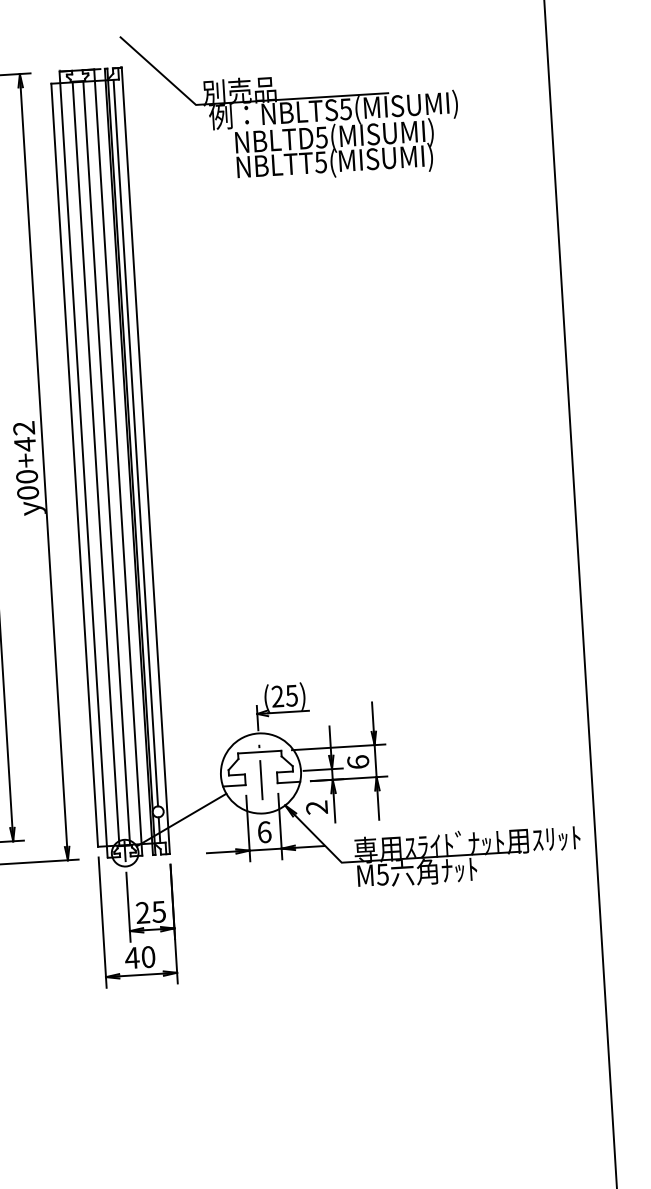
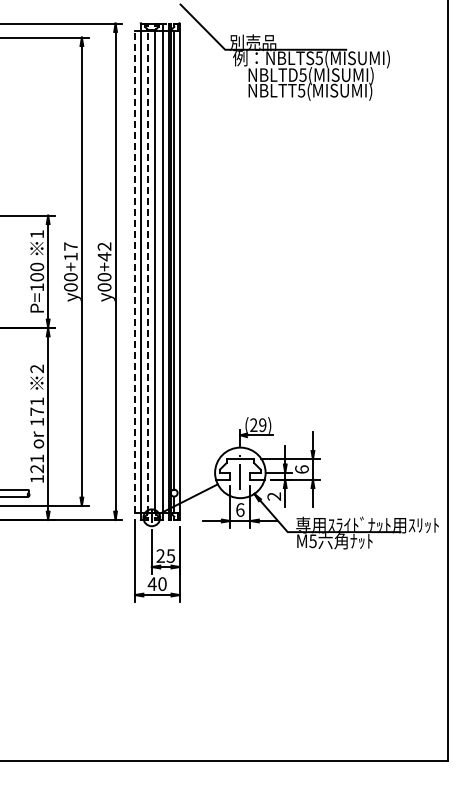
line: (96, 463) -> (148, 271), solid -> dashed
line: (75, 464) -> (135, 271), solid -> dashed
text: (291, 694) -> (262, 424), (25) -> (29)

